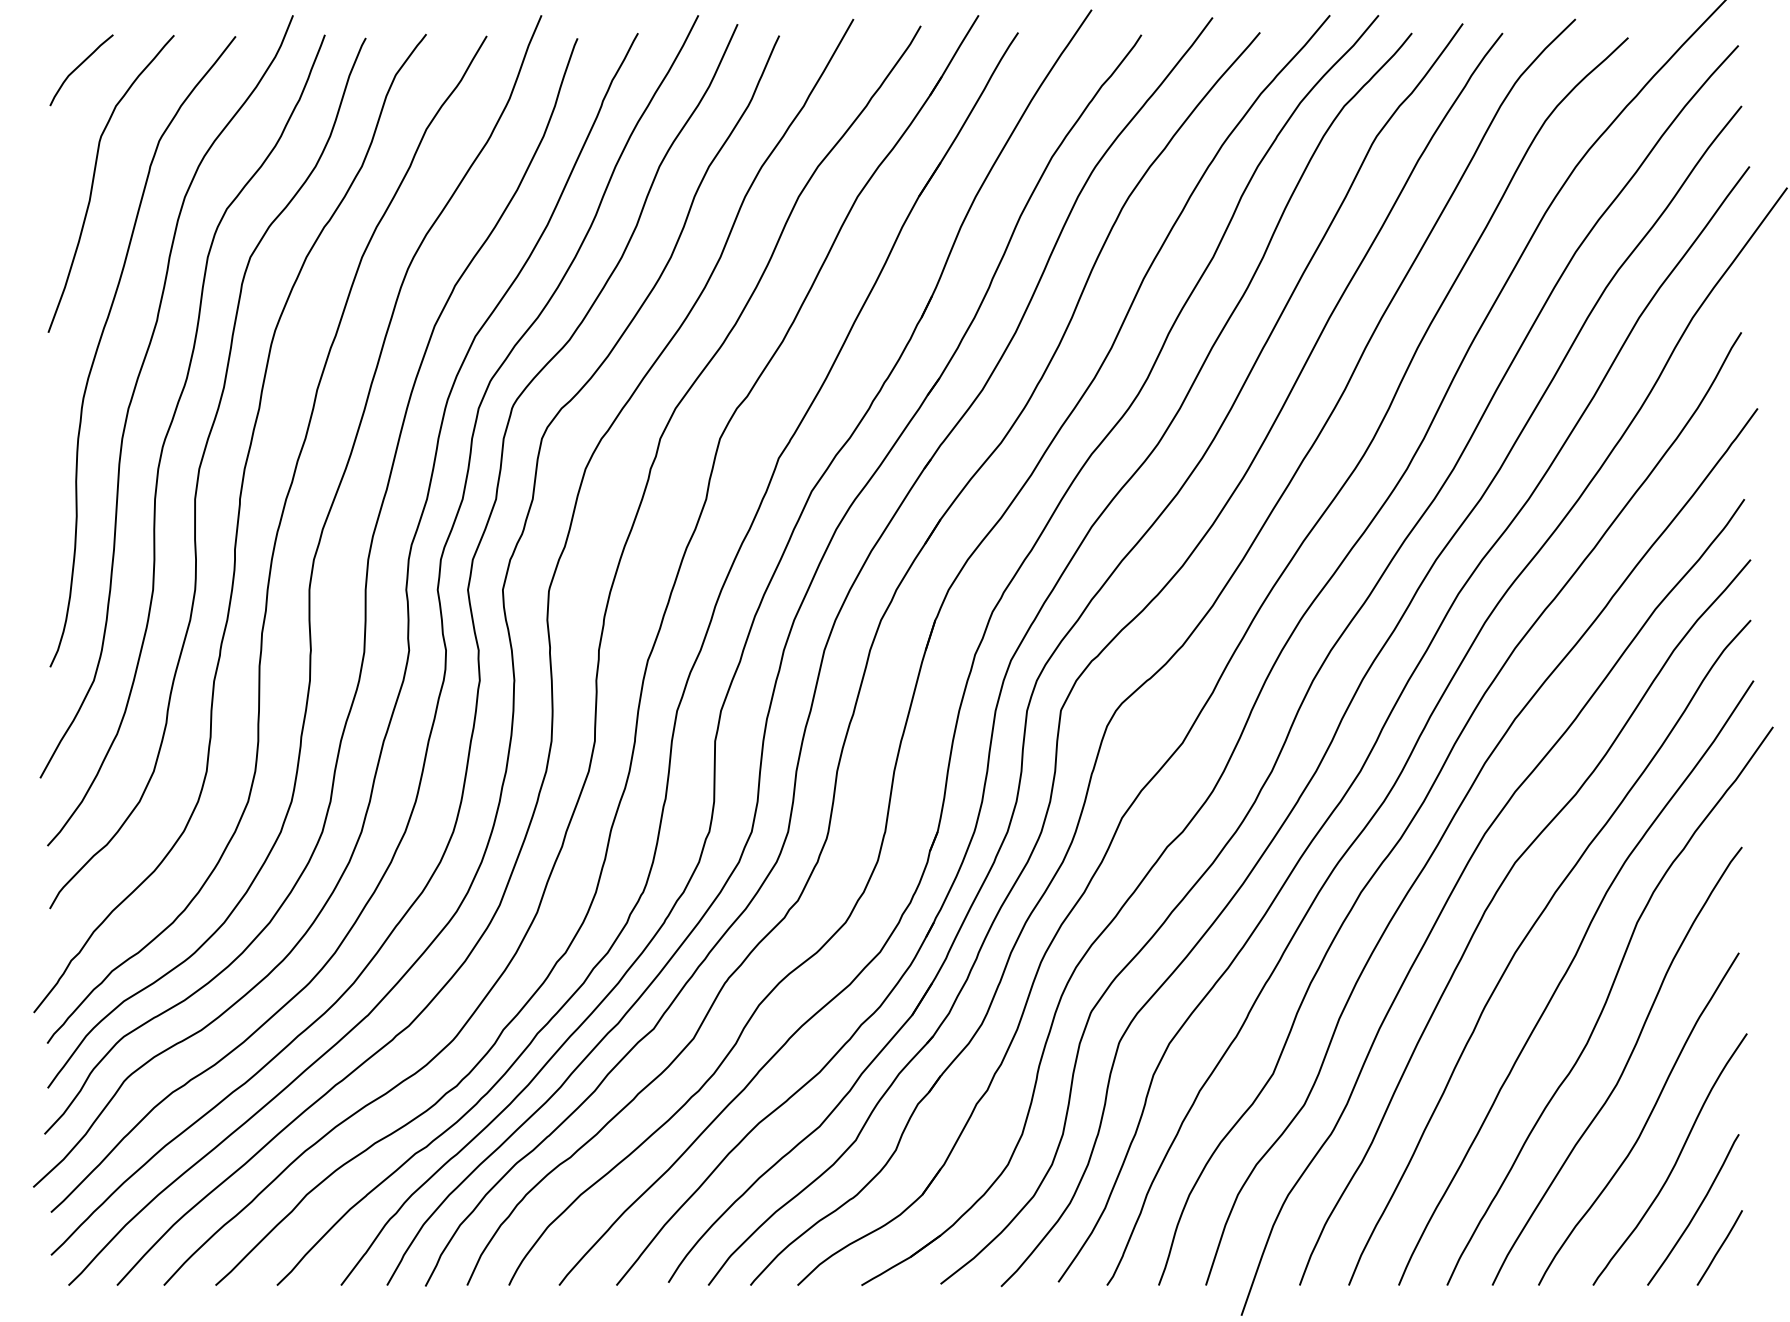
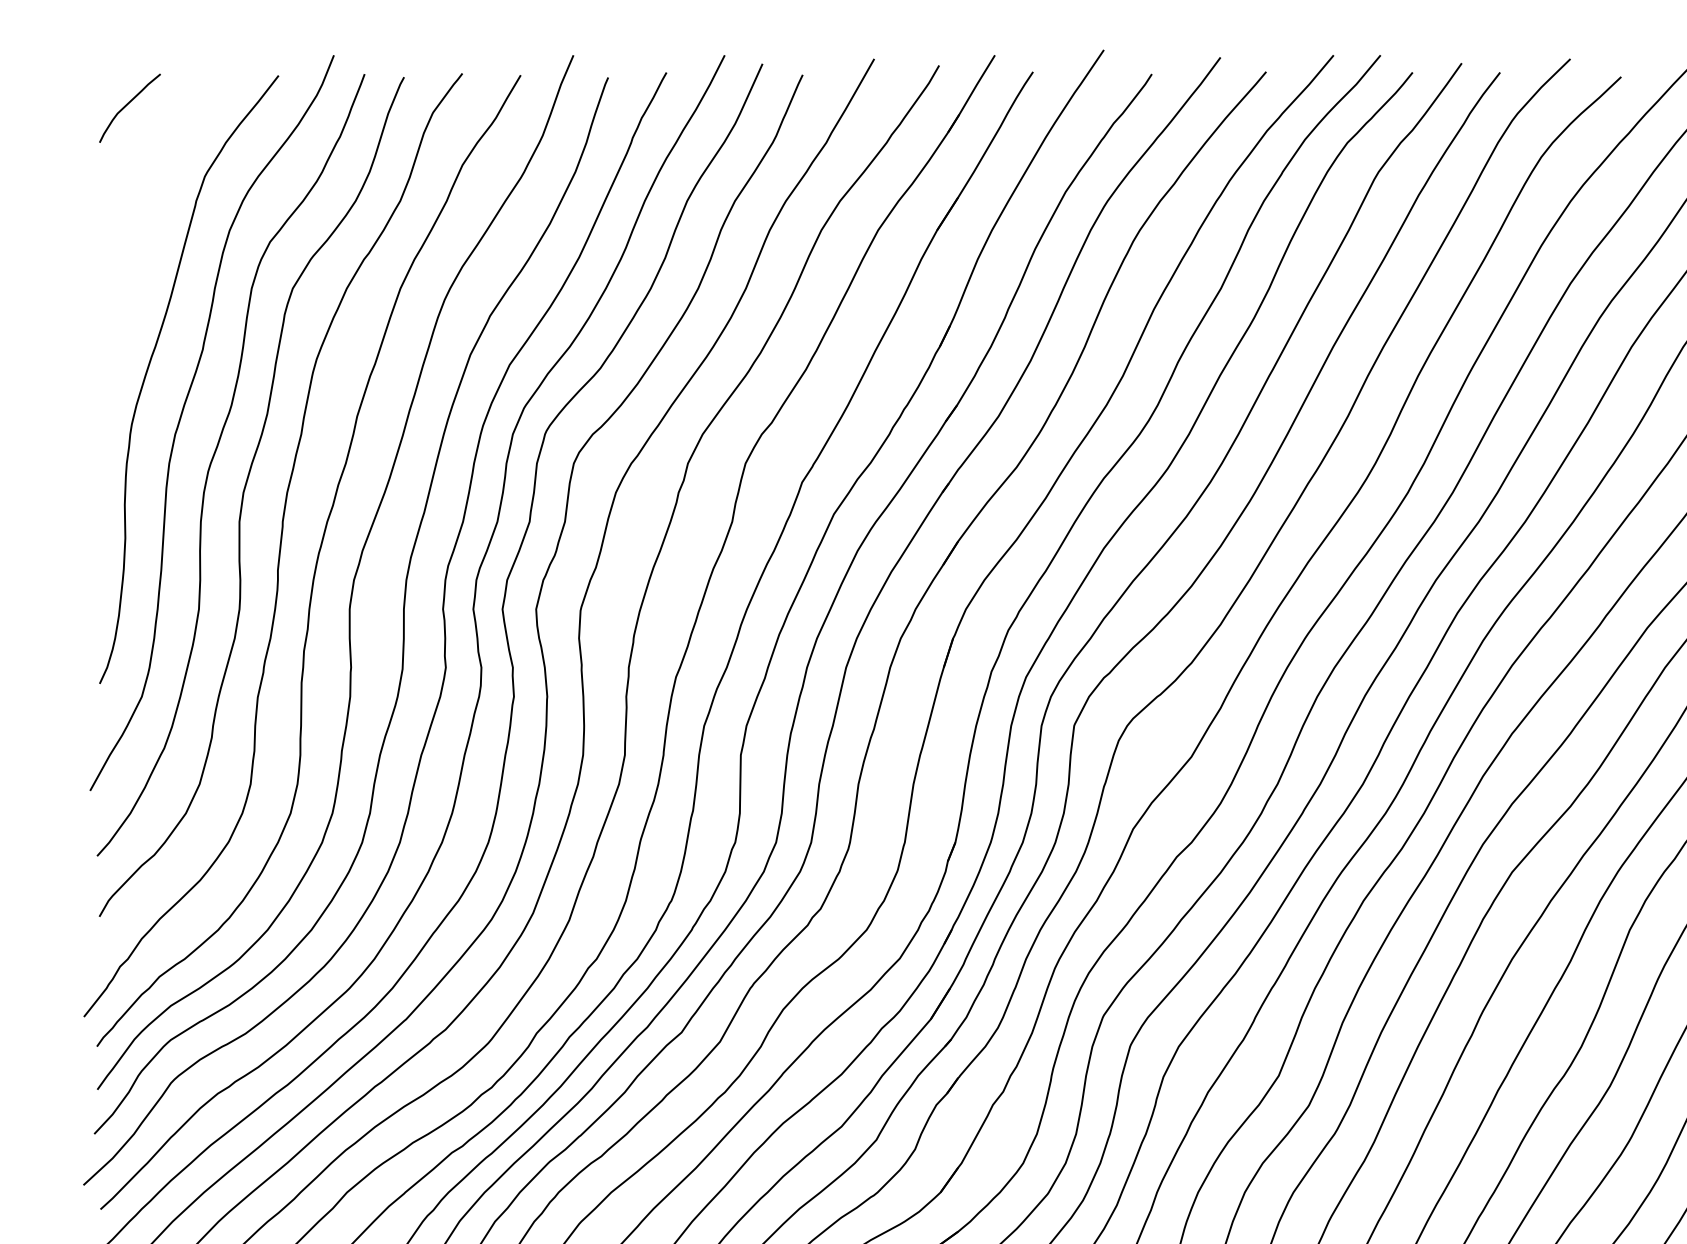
curve: (94, 179) -> (142, 213), removed

